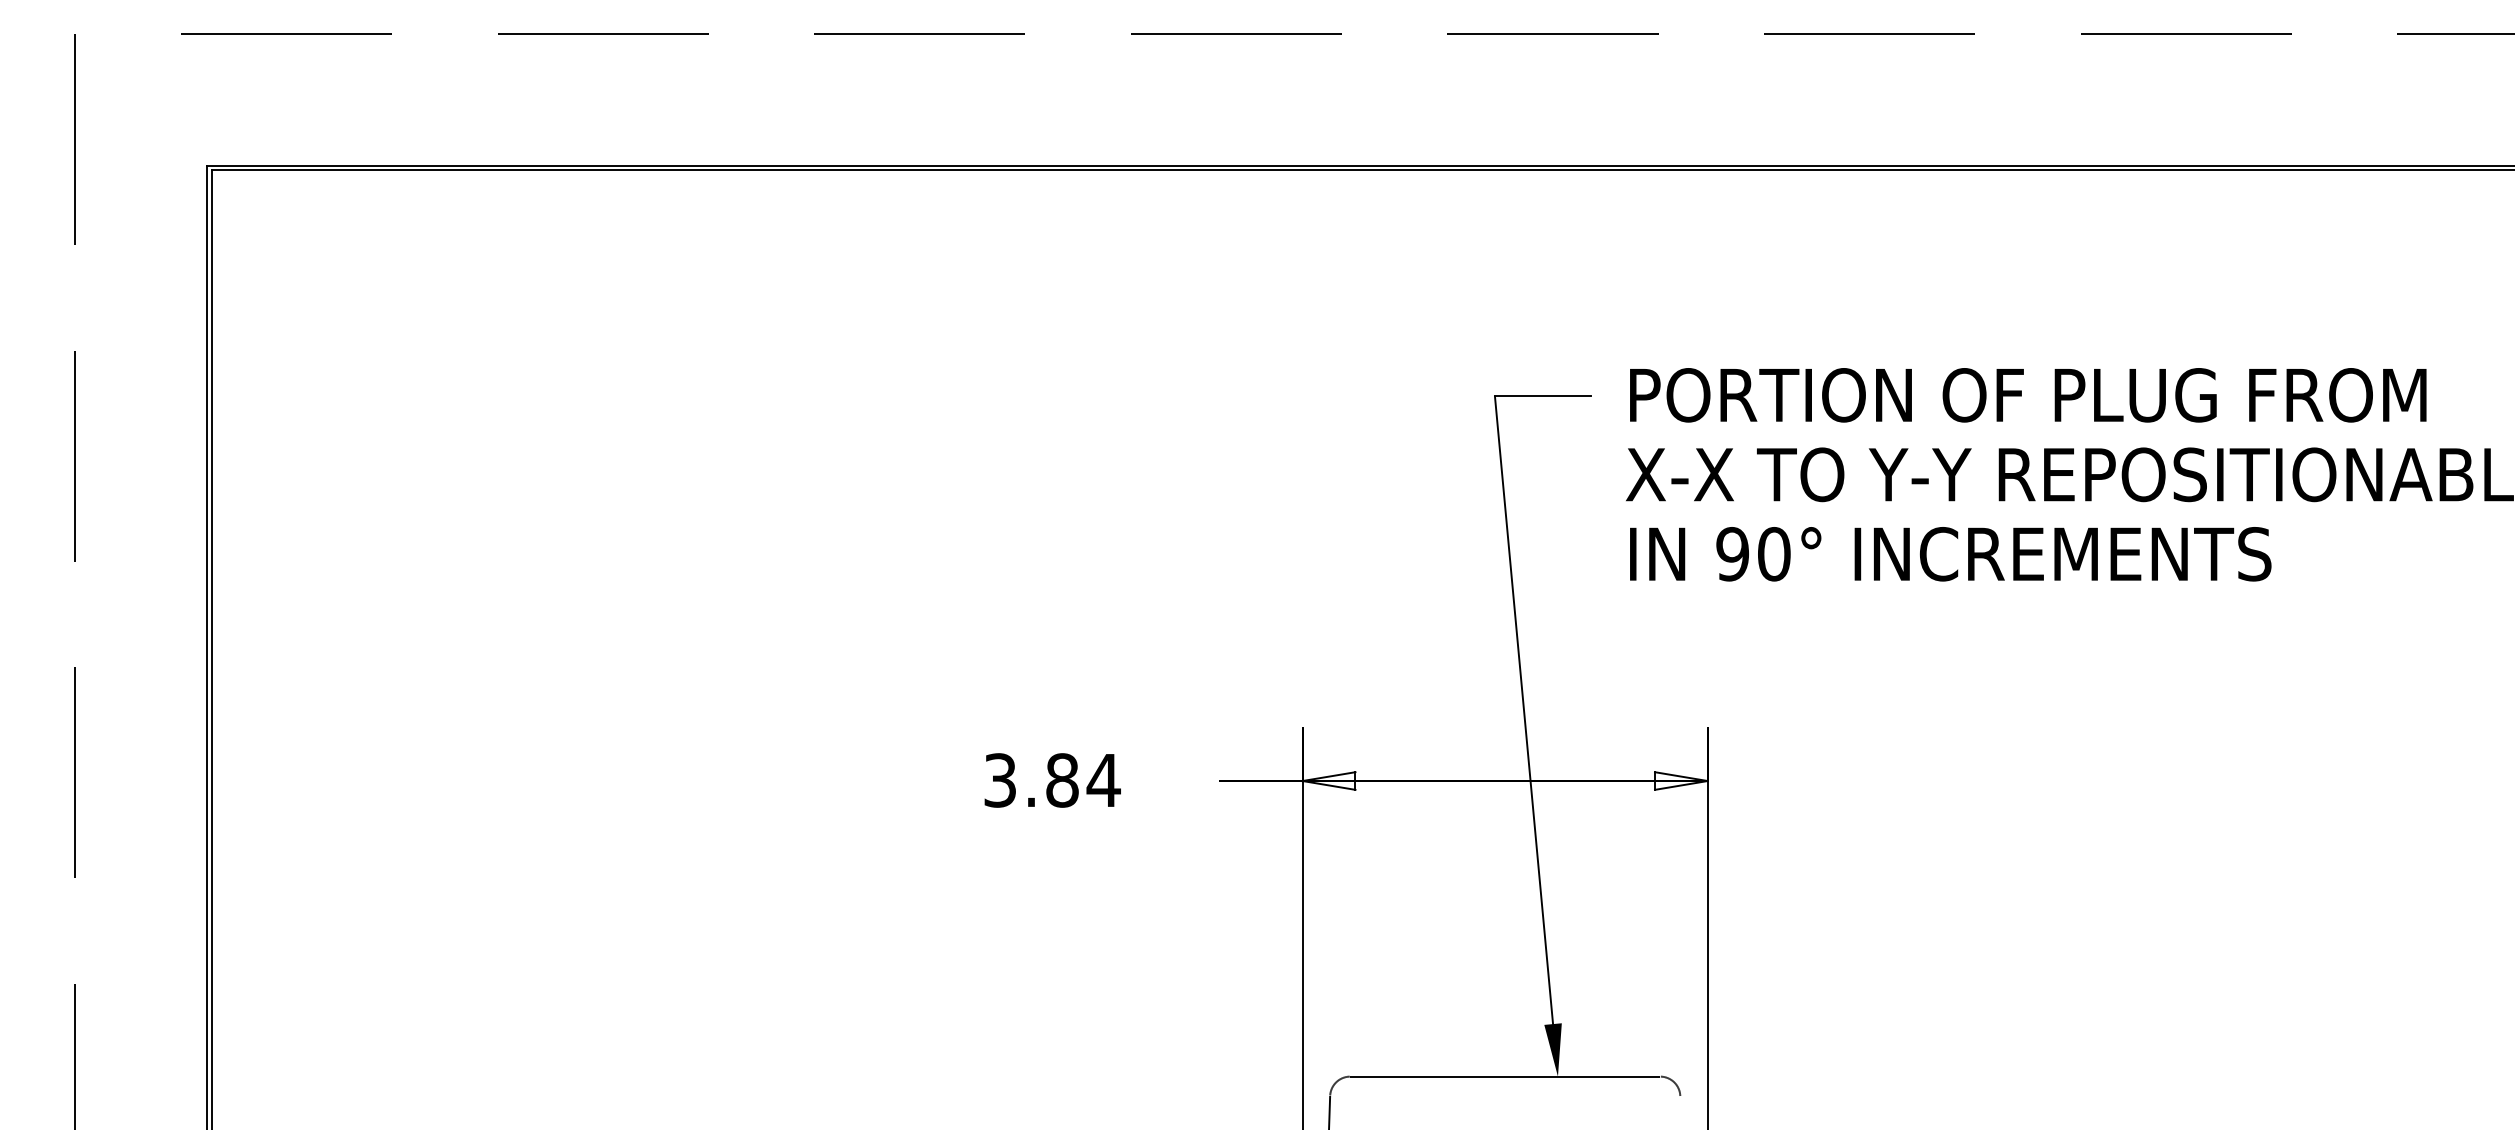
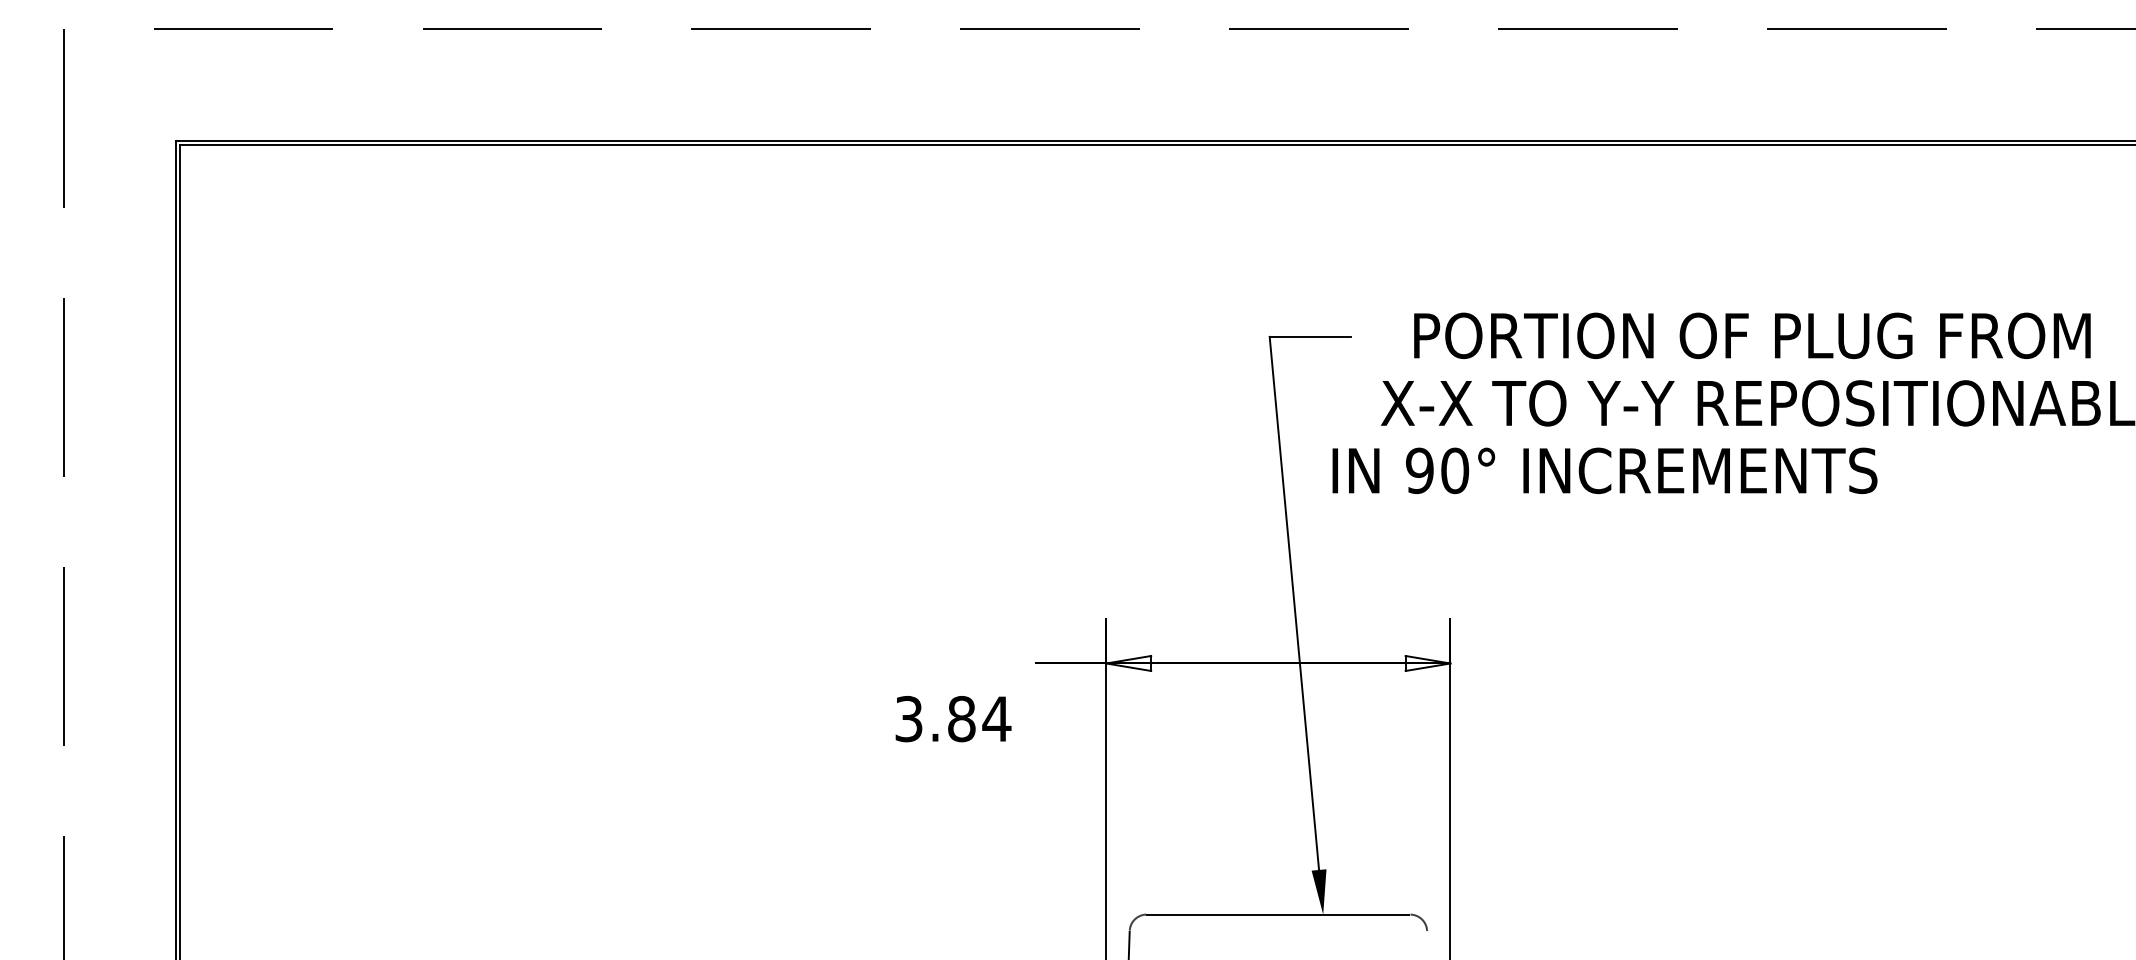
text: (2028, 395) -> (1752, 336), moved
text: (1950, 554) -> (1604, 471), moved
text: (1052, 780) -> (953, 719), moved

